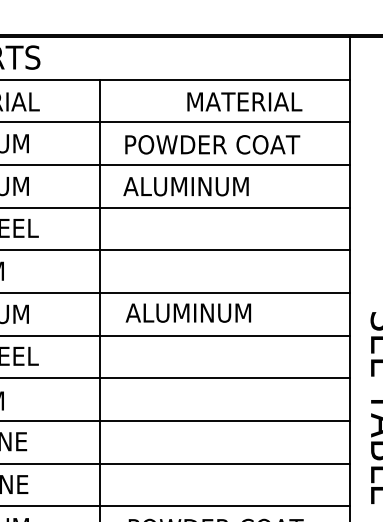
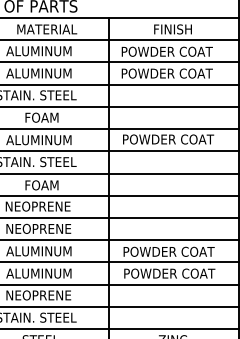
text: (245, 102) -> (184, 29), MATERIAL -> FINISH
text: (211, 186) -> (166, 73), ALUMINUM -> POWDER COAT
text: (214, 313) -> (168, 139), ALUMINUM -> POWDER COAT

